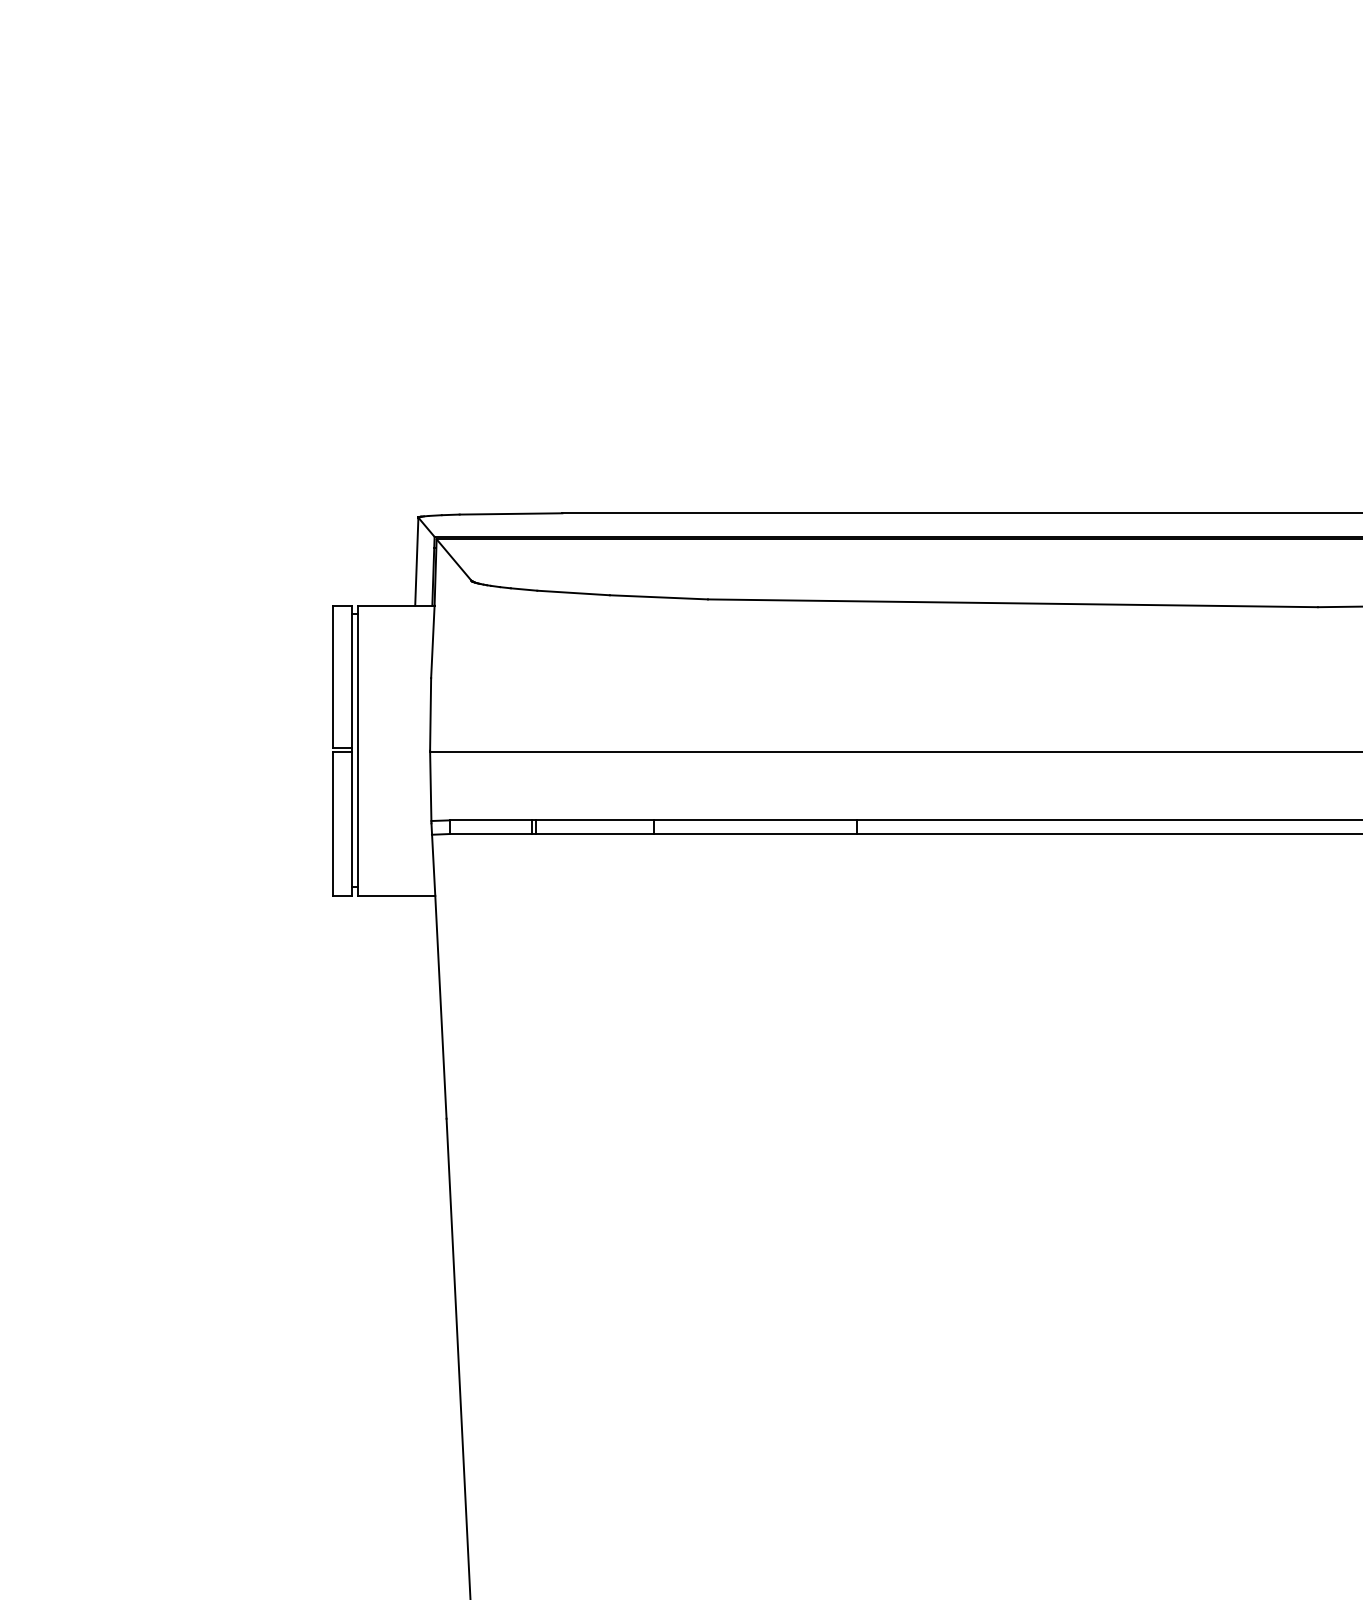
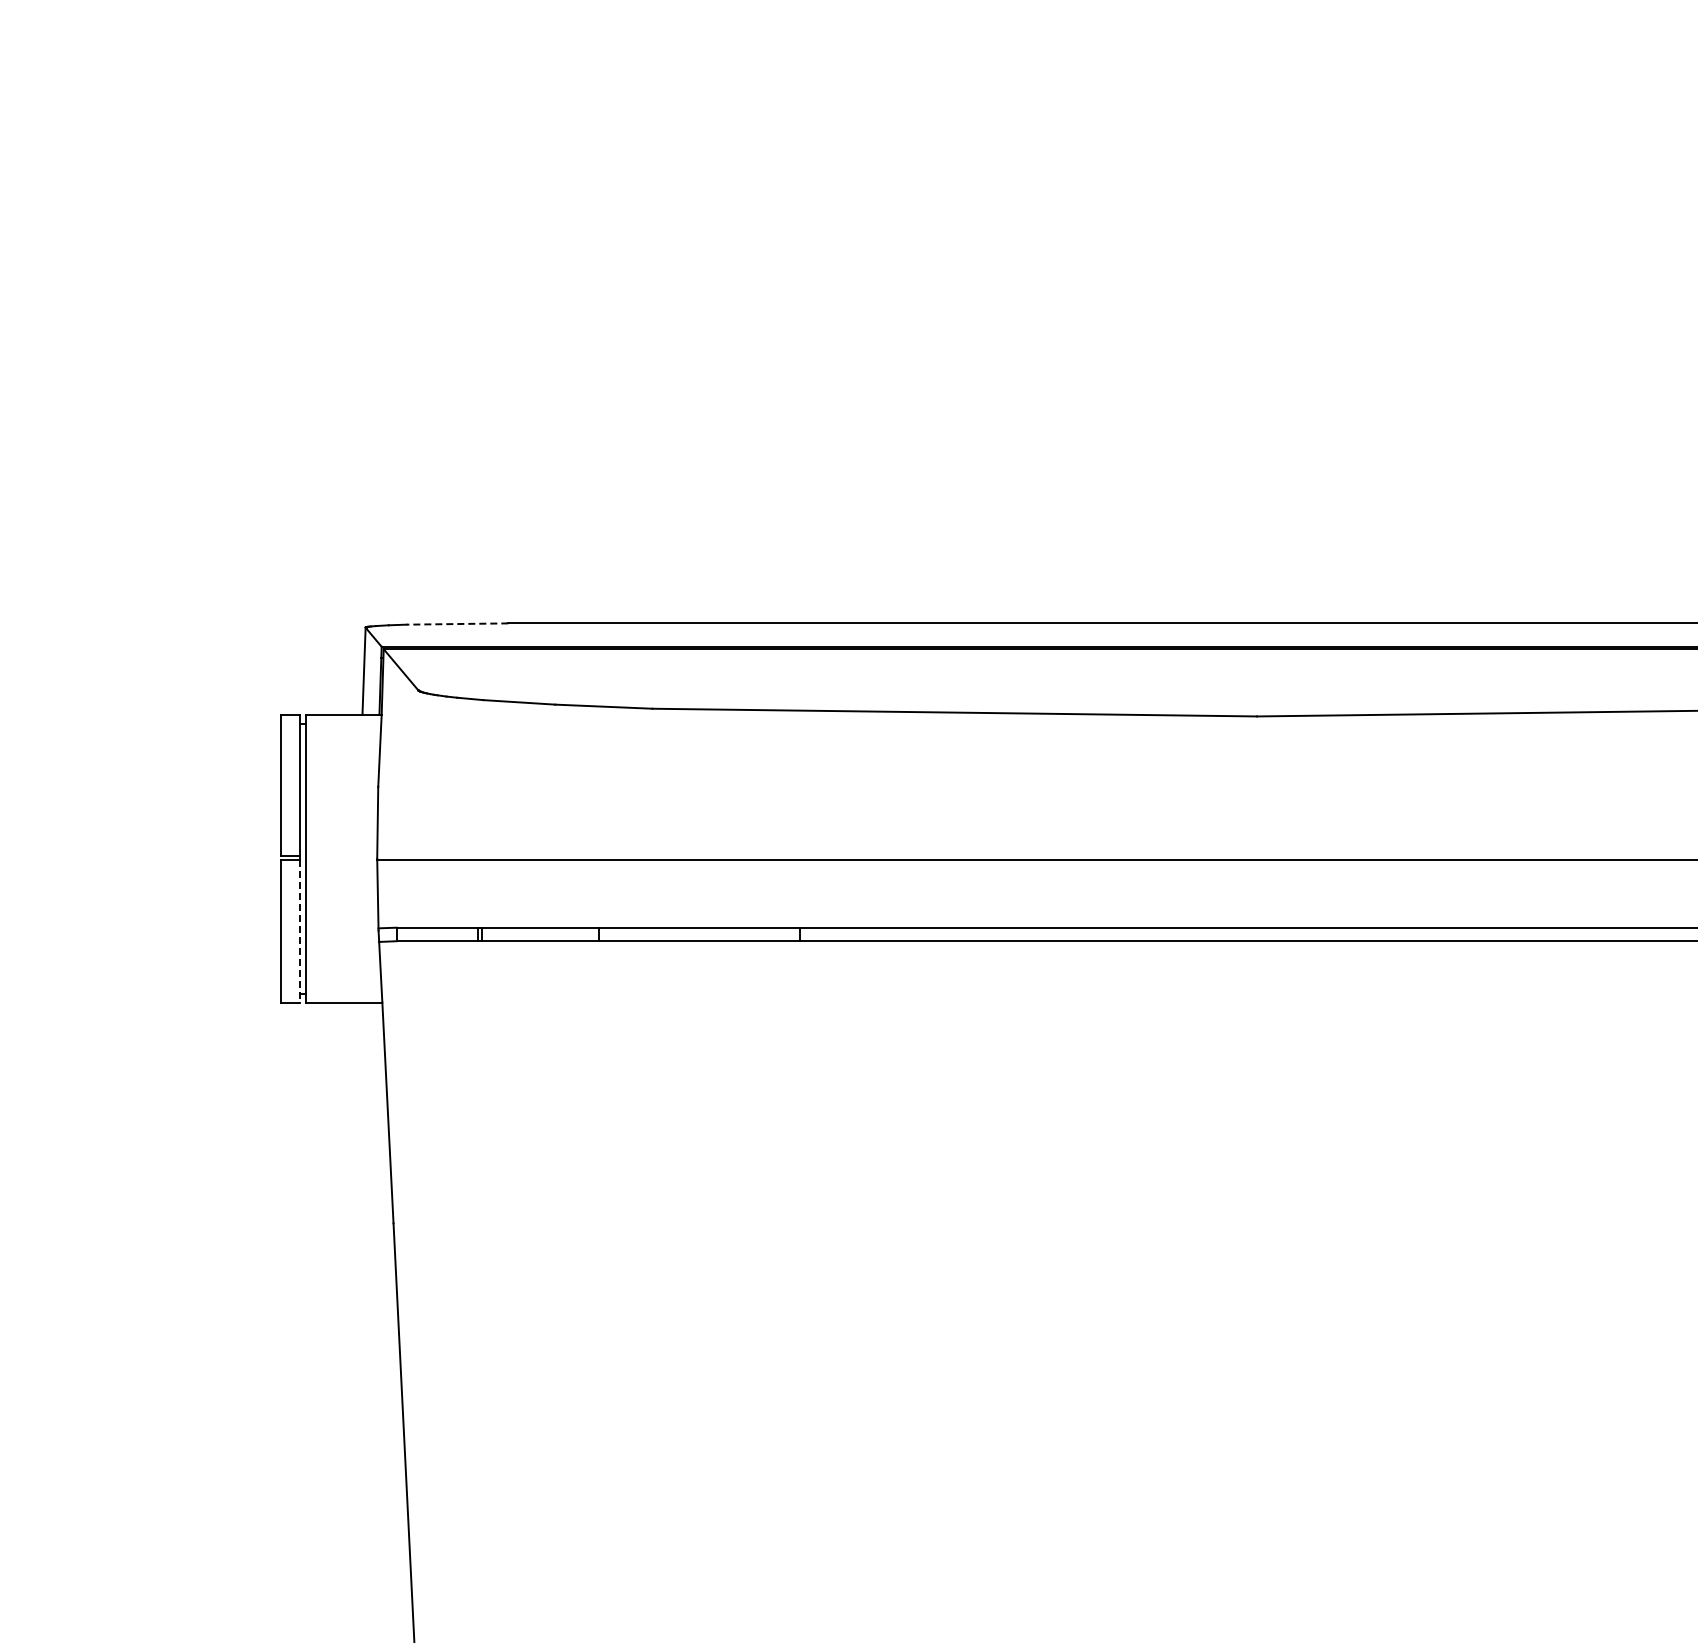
line: (511, 514) -> (457, 624), solid -> dashed
line: (352, 825) -> (300, 932), solid -> dashed

